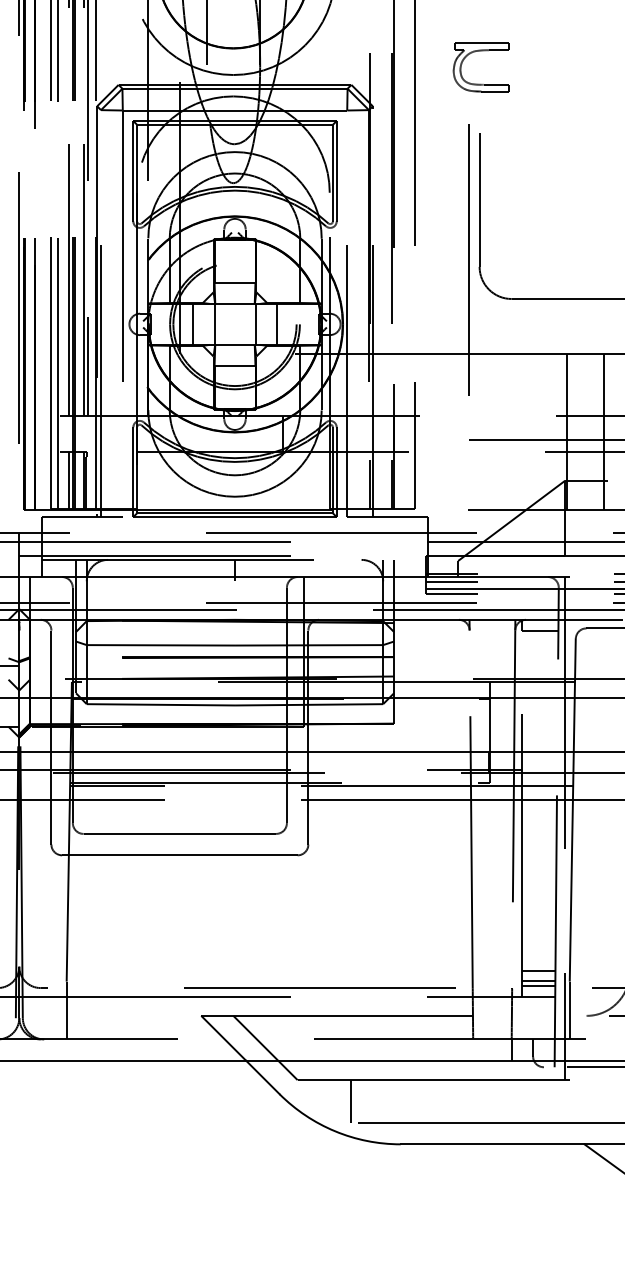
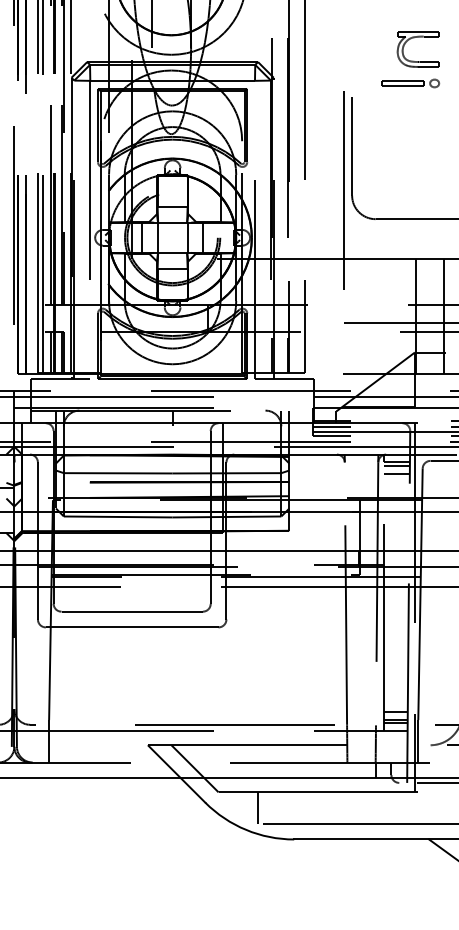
part: (475, 52) -> (413, 38), moved
part: (559, 114) -> (410, 83), added
line: (540, 634) -> (396, 465), added
line: (540, 645) -> (396, 473), added

